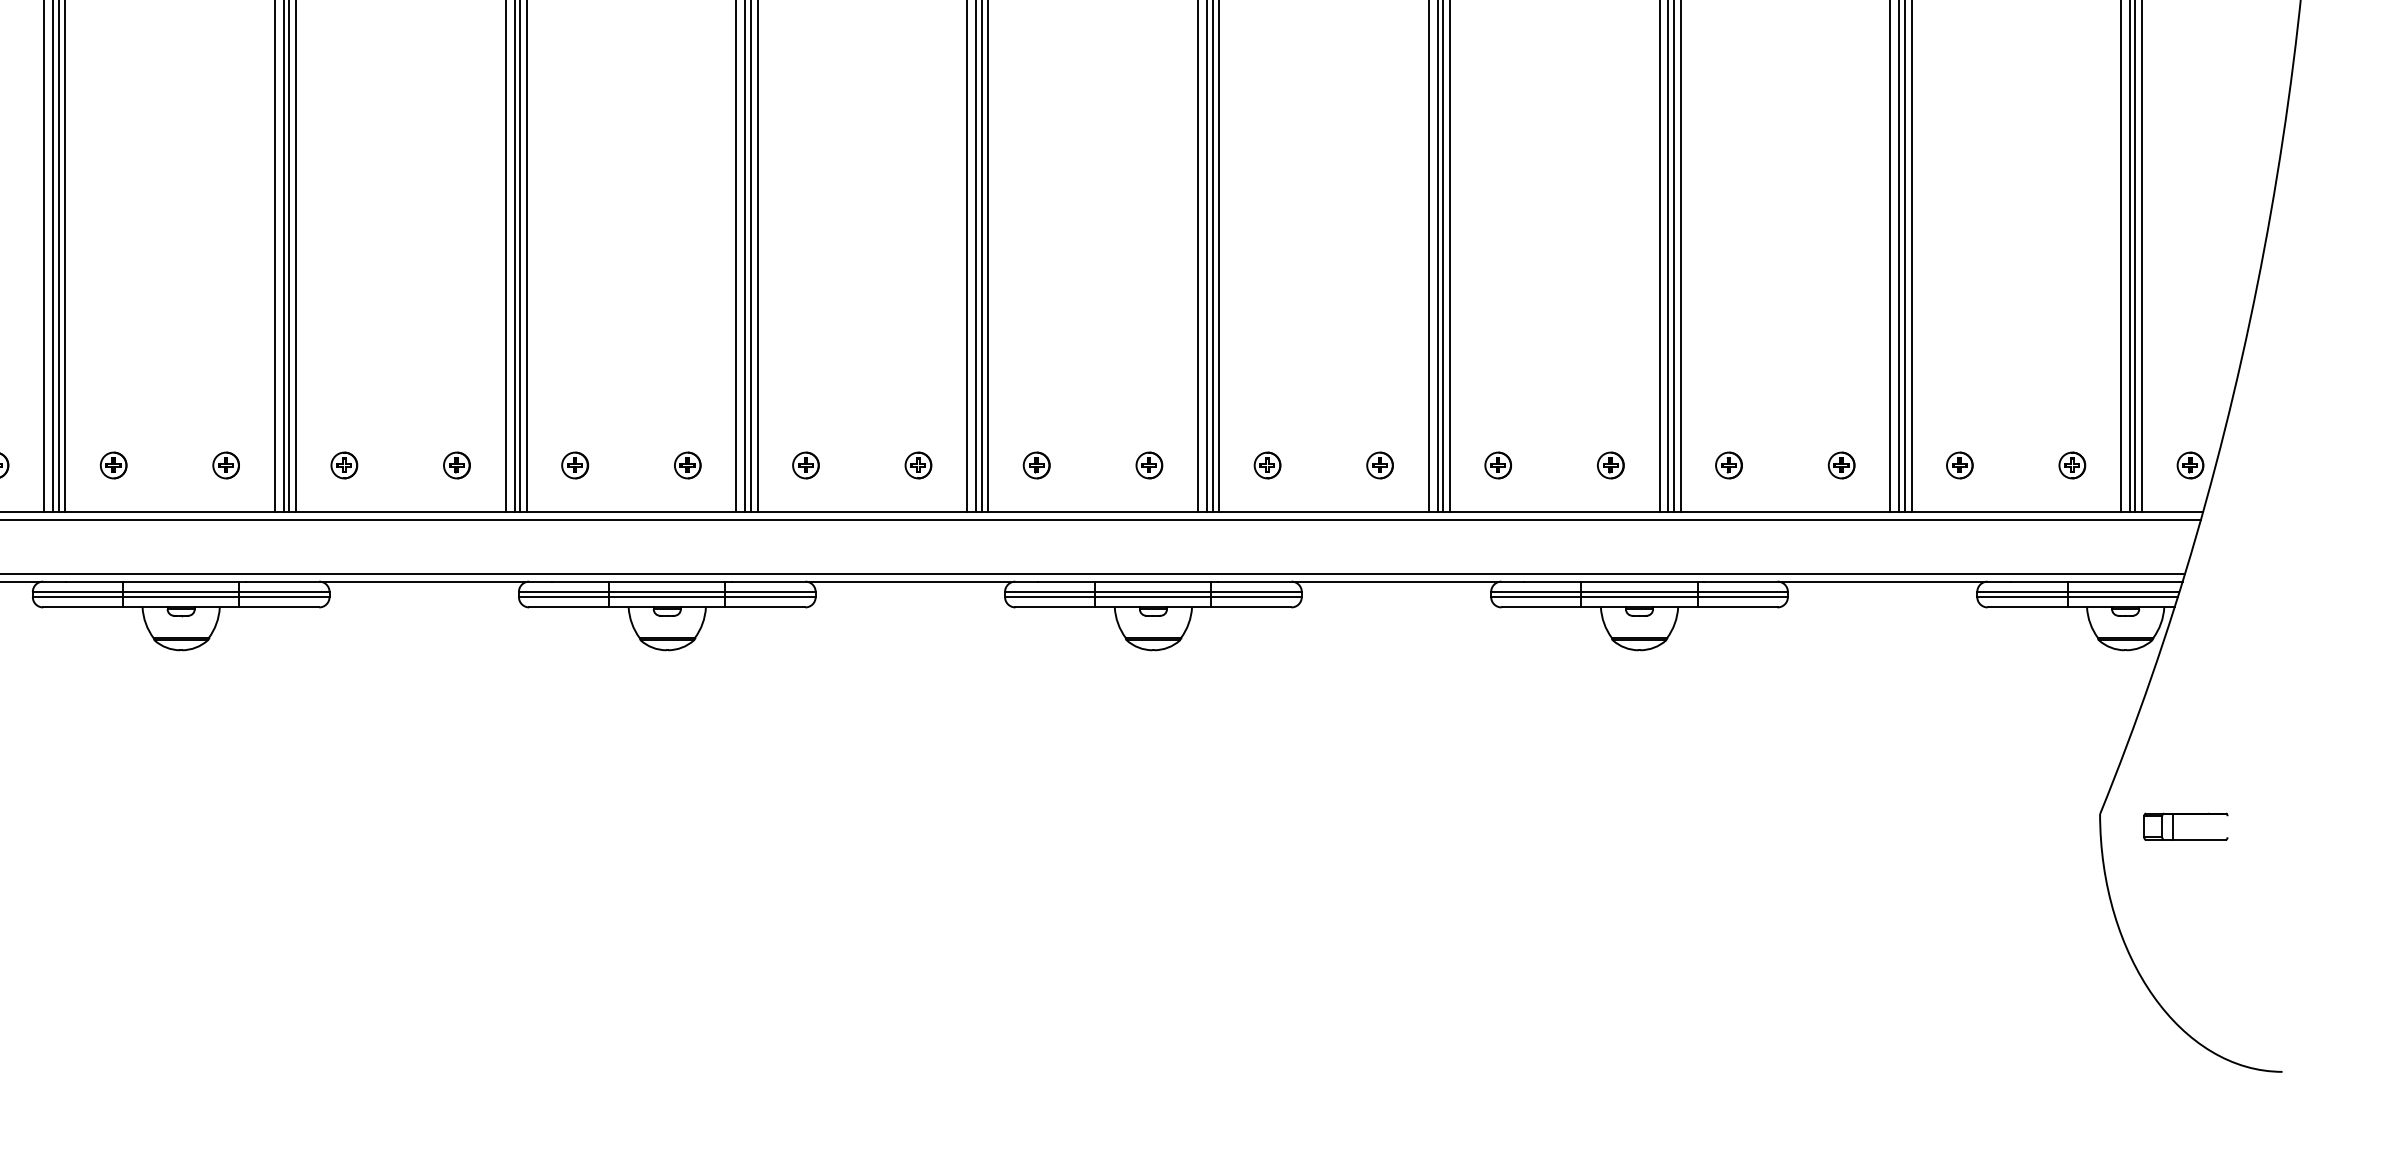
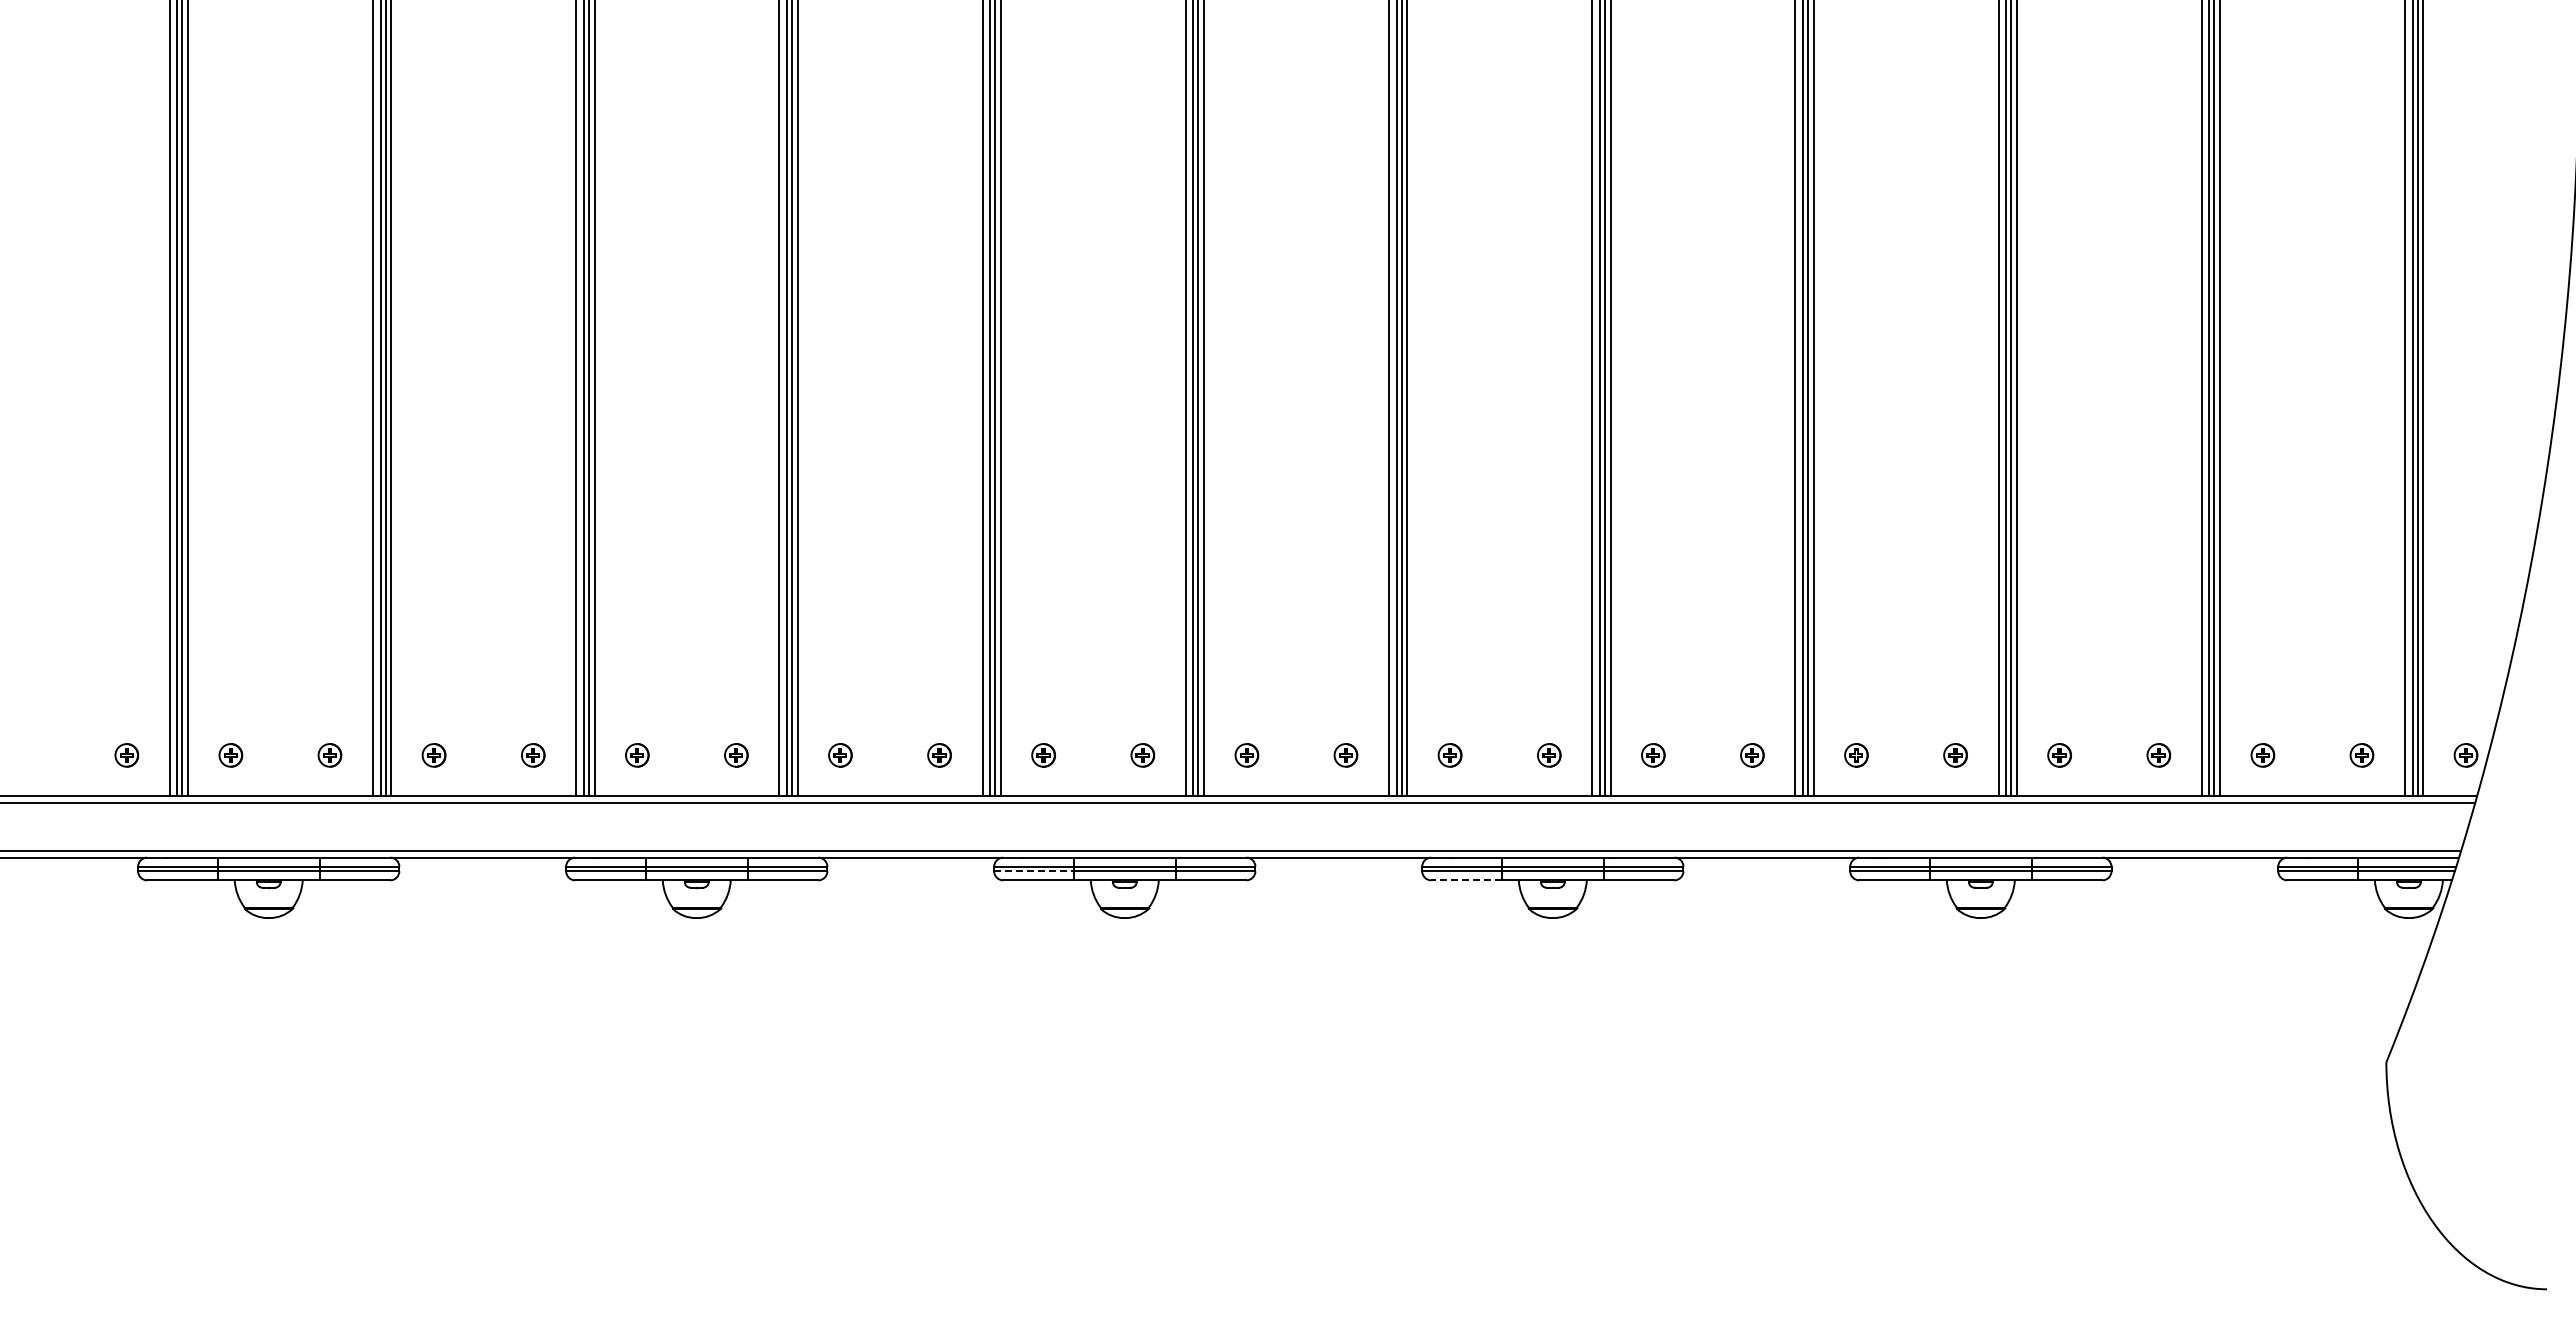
line: (563, 597) -> (1033, 871), solid -> dashed
line: (1054, 607) -> (1465, 880), solid -> dashed
part: (2174, 826) -> (2451, 1073), removed

